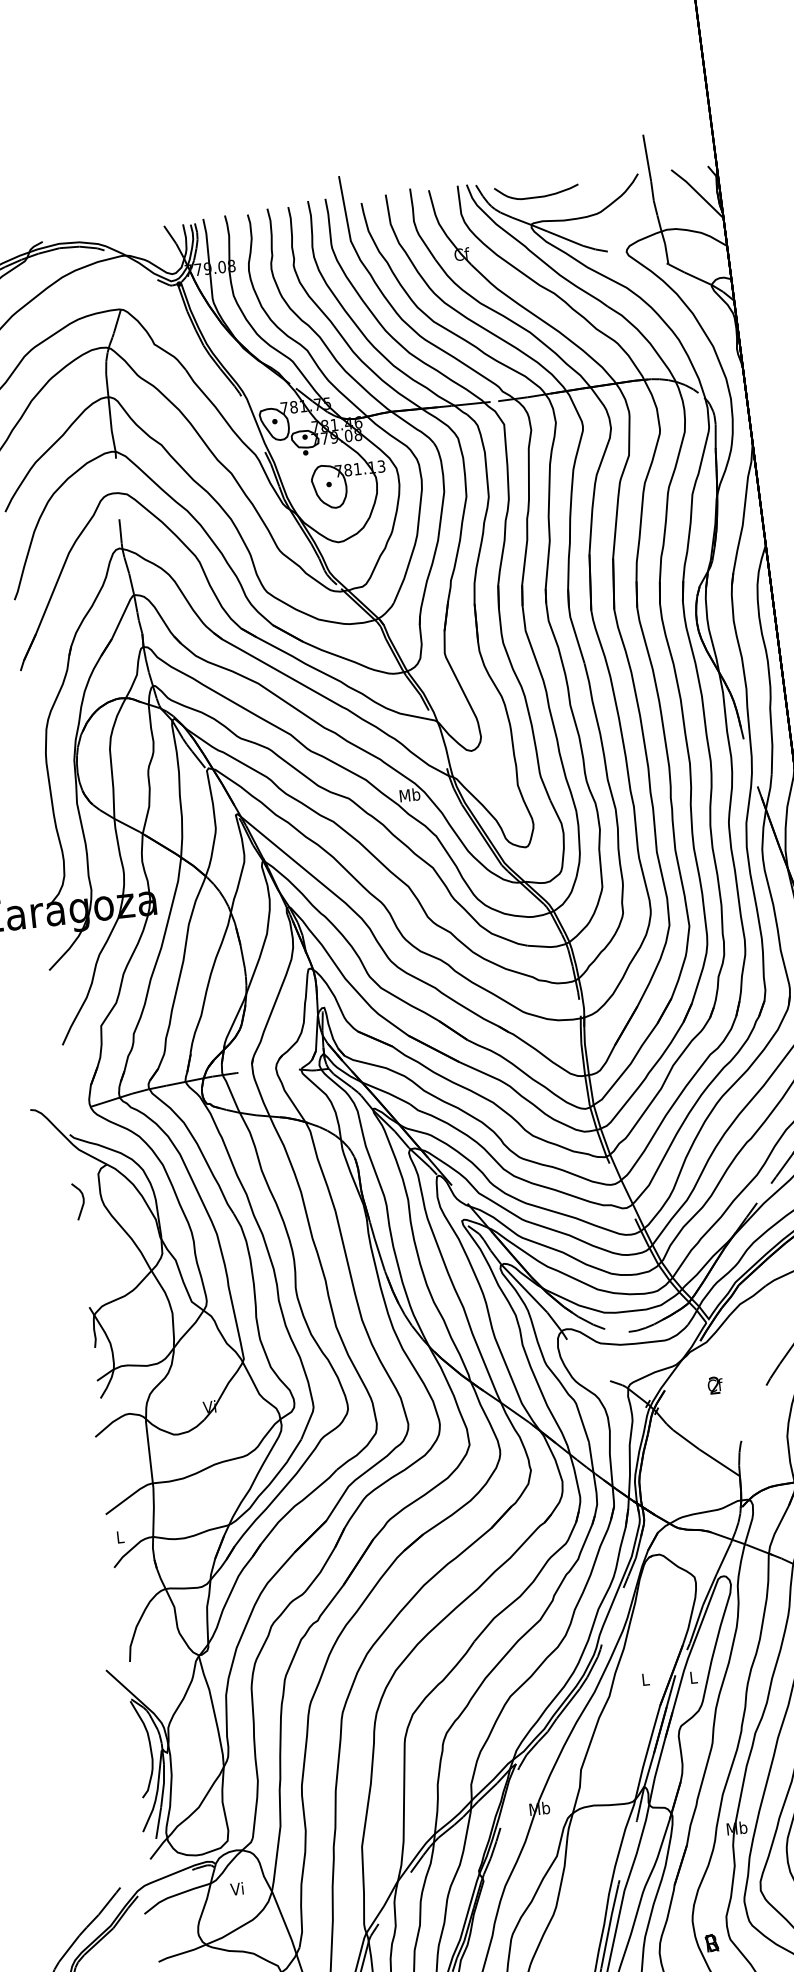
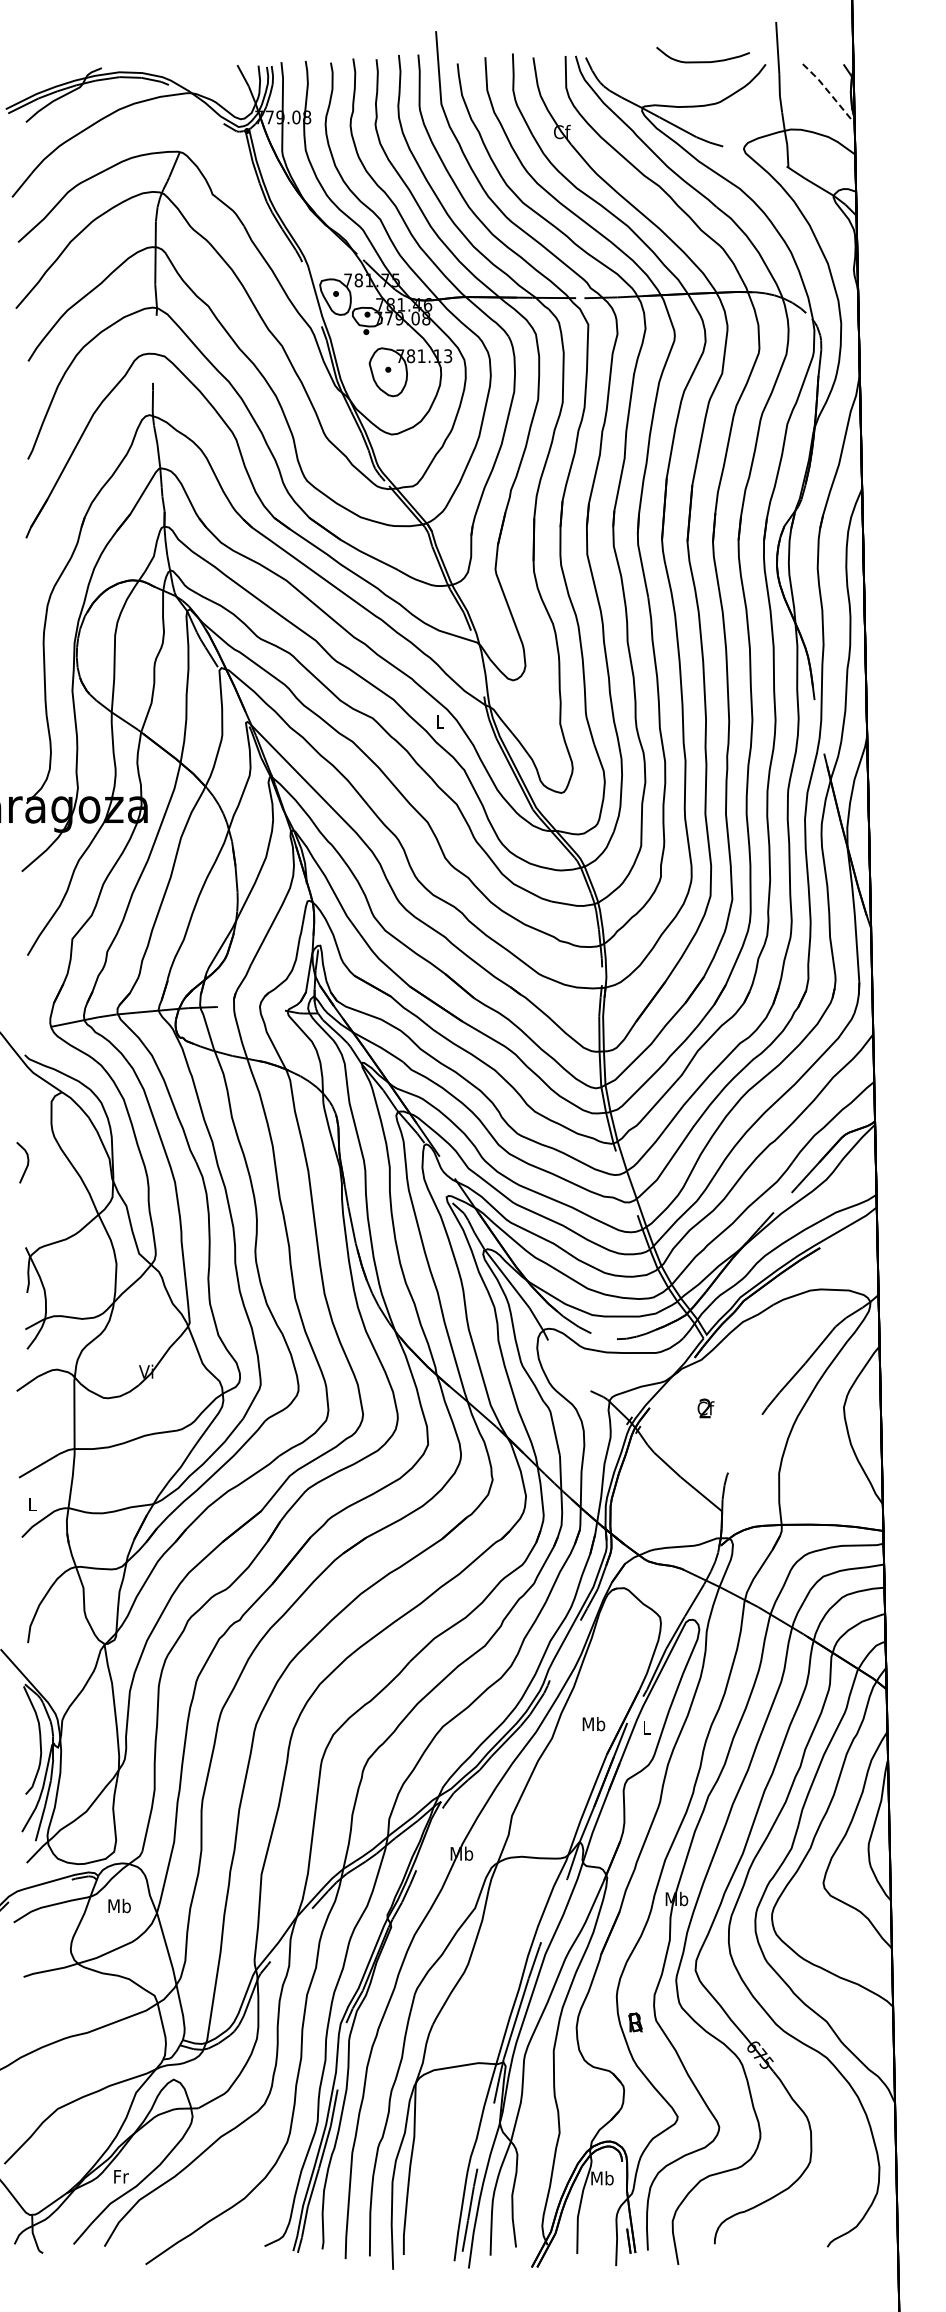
line: (697, 192) -> (829, 92), solid -> dashed
curve: (536, 196) -> (702, 61), moved
text: (410, 794) -> (440, 721), Mb -> L
curve: (83, 1200) -> (27, 1162), moved
text: (645, 1679) -> (593, 1724), L -> Mb
text: (237, 1888) -> (119, 1905), Vi -> Mb

